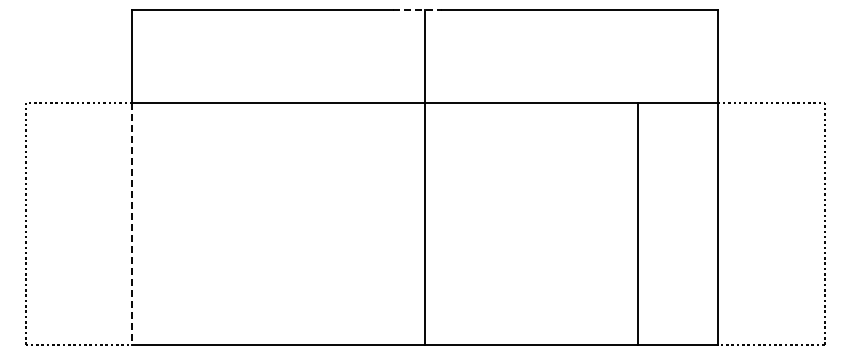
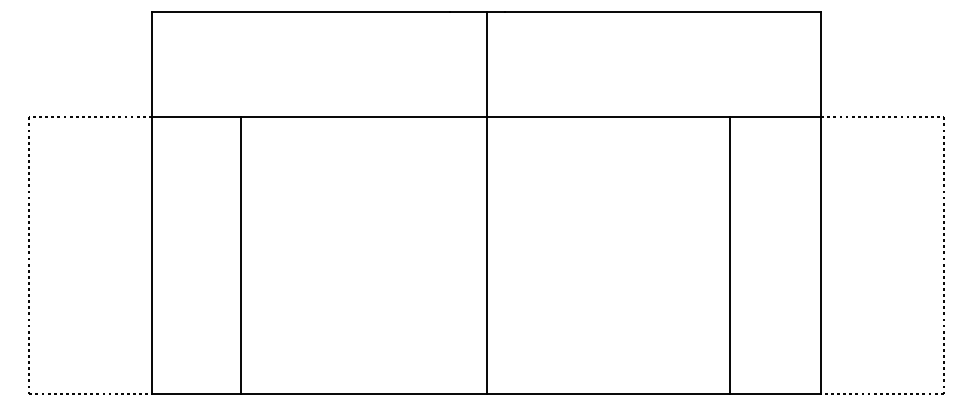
line: (417, 10) -> (477, 11), dashed -> solid
line: (132, 223) -> (151, 255), dashed -> solid
line: (210, 223) -> (241, 255), added

